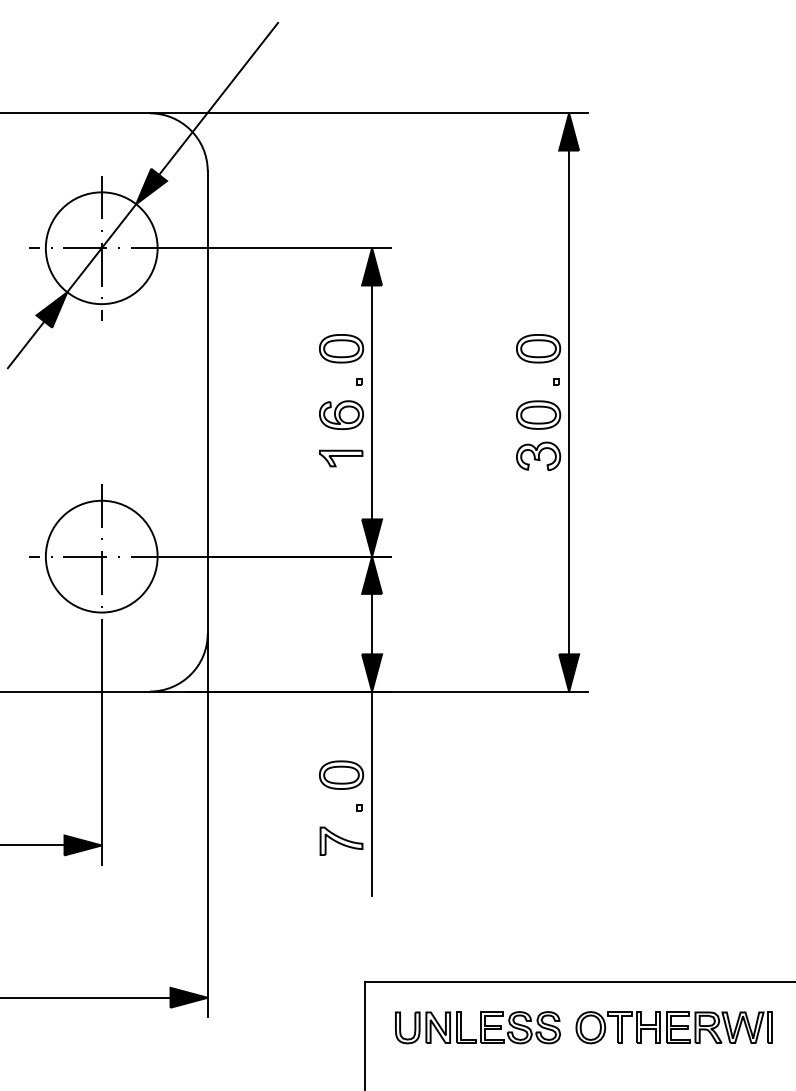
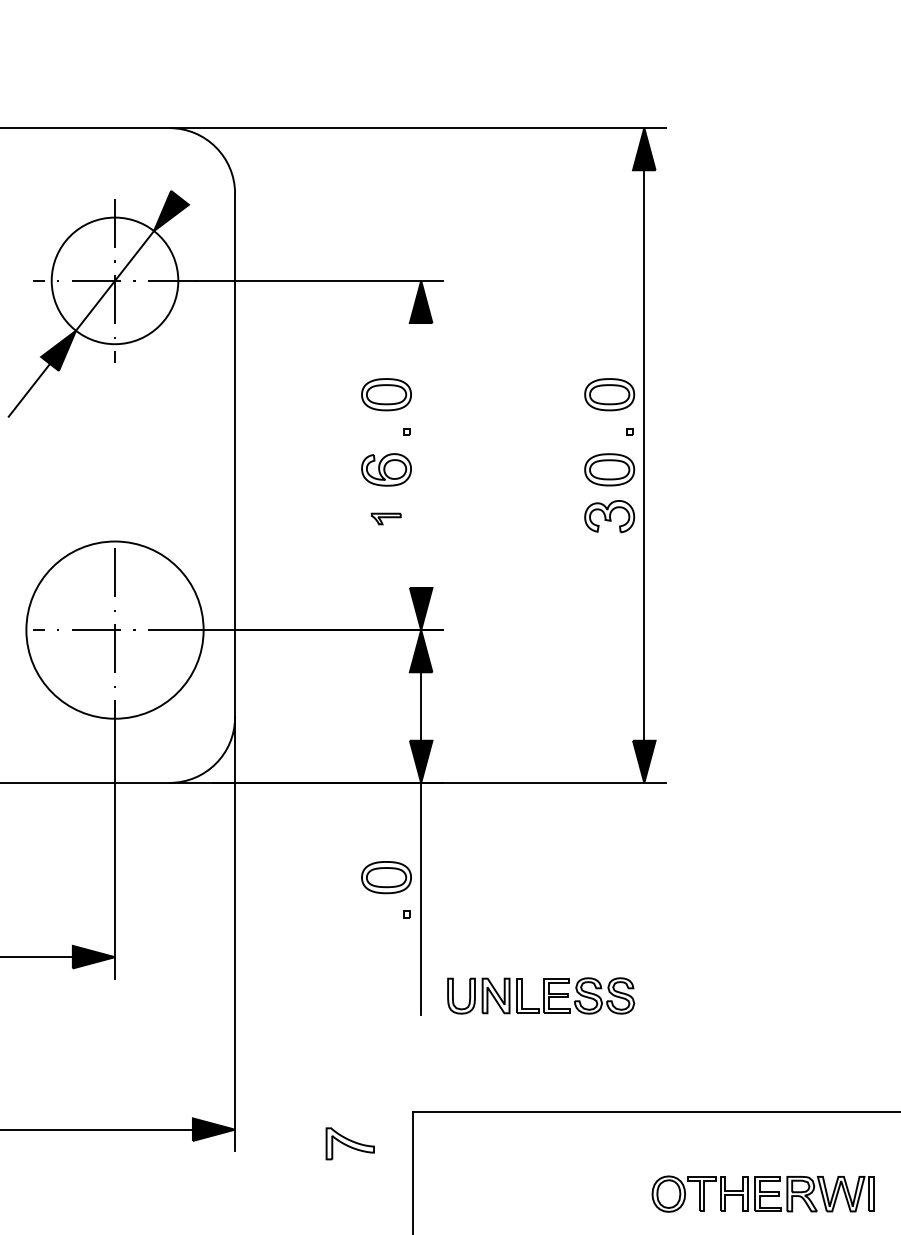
line: (218, 98) -> (247, 111), removed
line: (372, 402) -> (421, 455), removed
part: (341, 458) -> (386, 518), size x0.6
circle: (101, 556) -> (114, 629), size x1.4
part: (341, 840) -> (350, 1142), moved
part: (478, 1027) -> (541, 995), moved
part: (673, 1027) -> (762, 1193), moved

